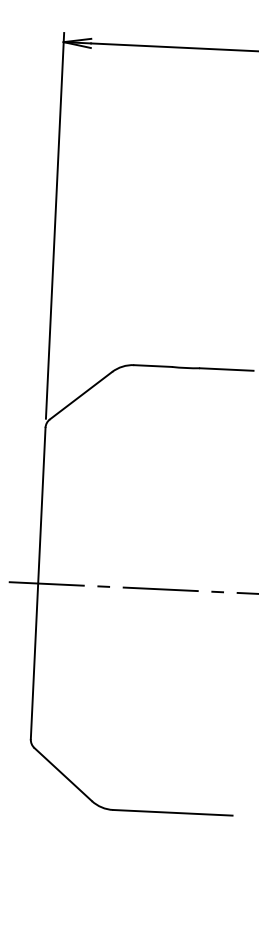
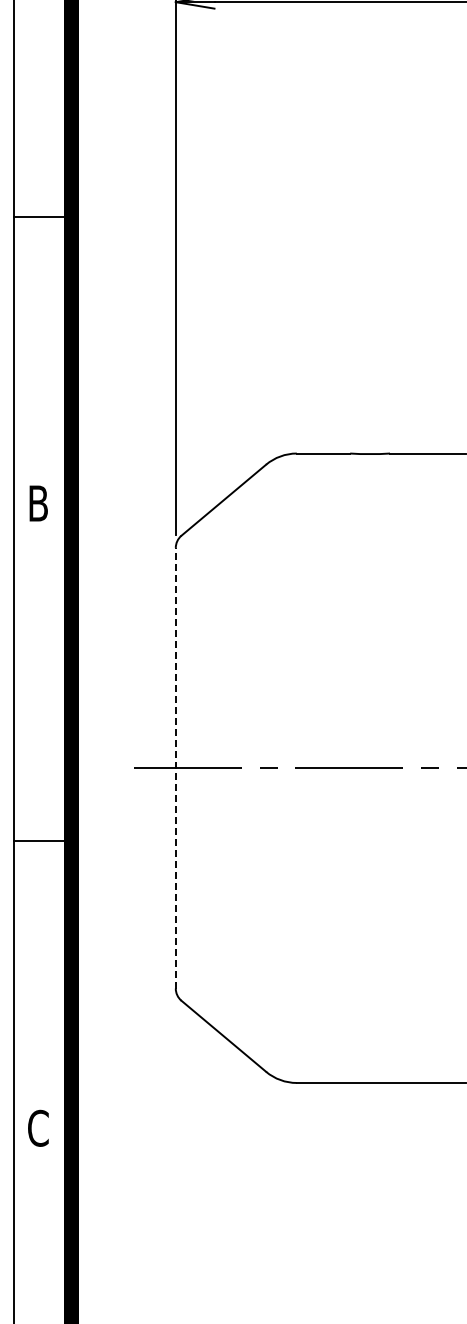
line: (37, 582) -> (175, 767), solid -> dashed

